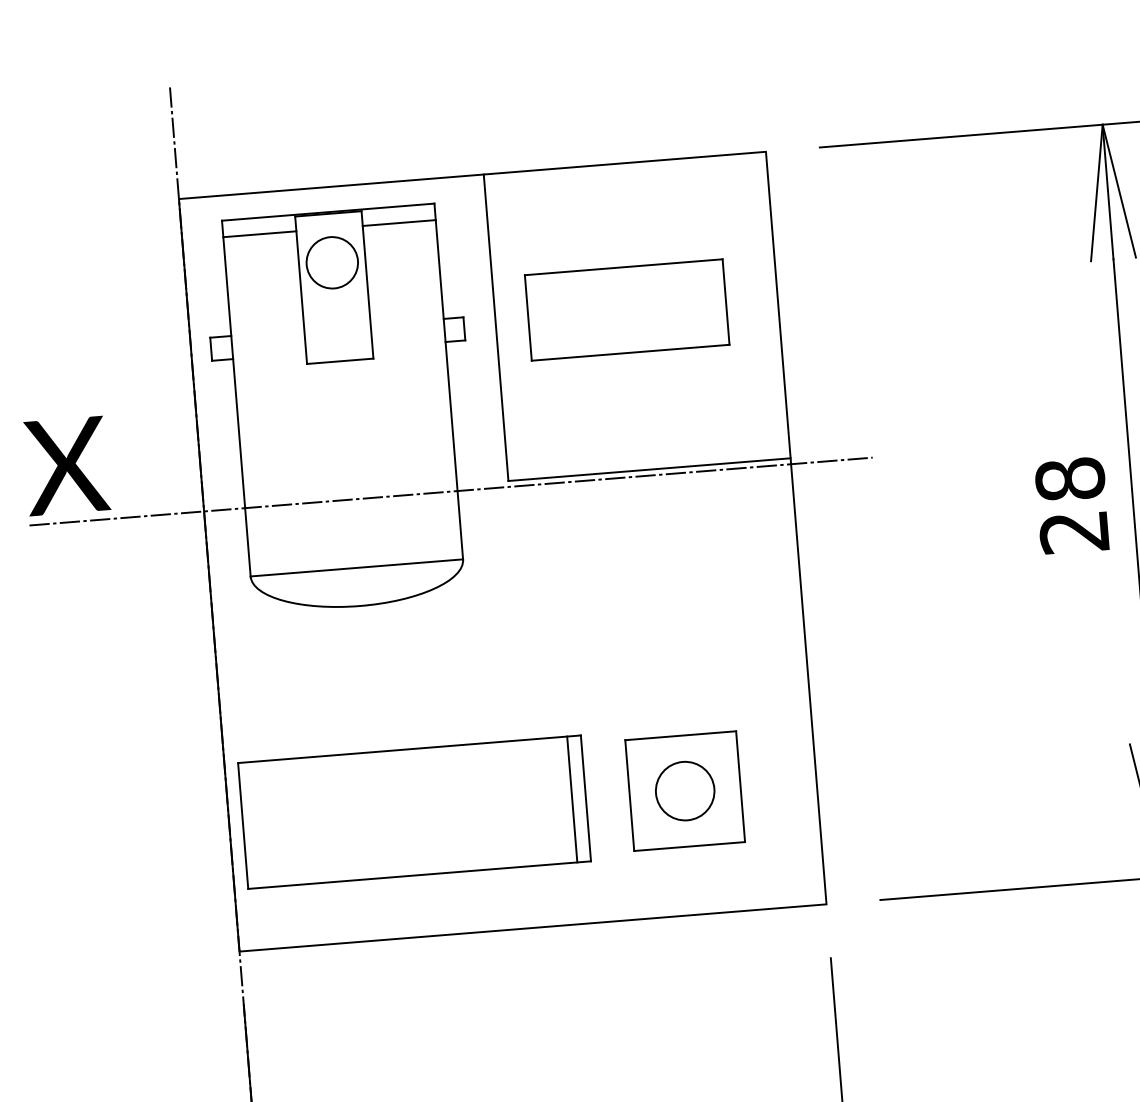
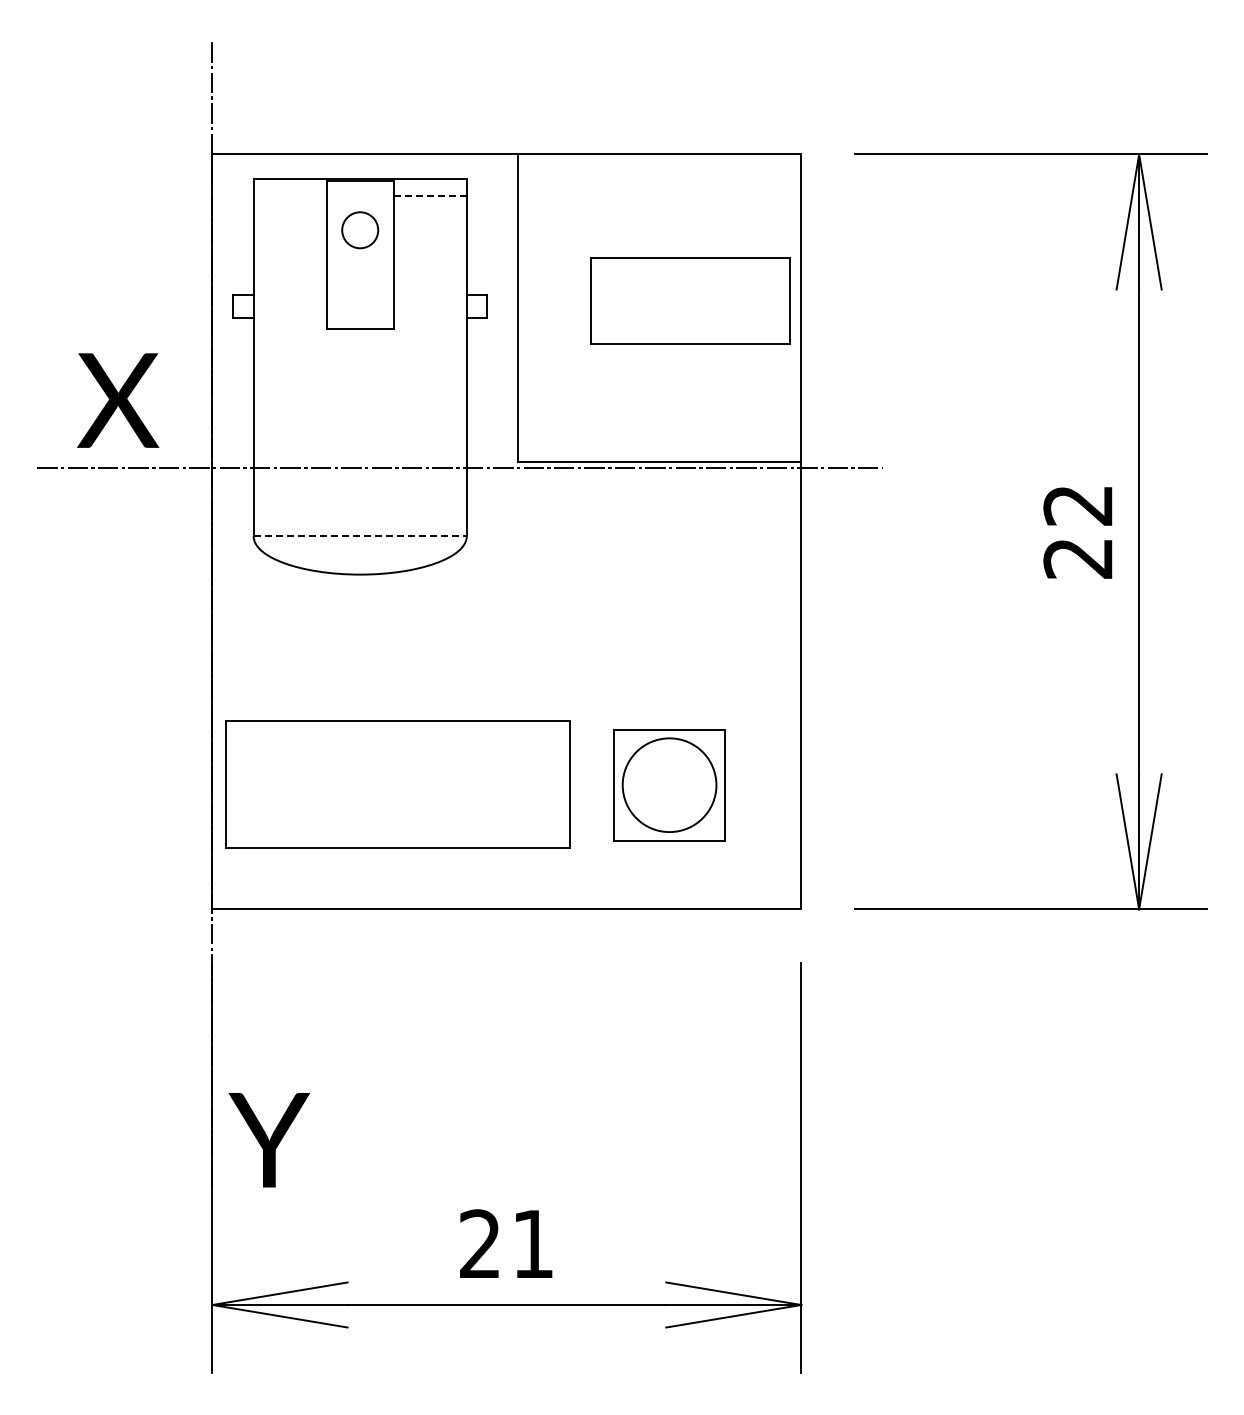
line: (399, 223) -> (430, 196), solid -> dashed
line: (259, 234) -> (289, 196), removed
circle: (331, 263) -> (359, 230), size x0.7
part: (627, 309) -> (690, 300), moved
text: (67, 465) -> (118, 400), moved
text: (1070, 479) -> (1078, 505), 28 -> 22
line: (357, 568) -> (360, 536), solid -> dashed
circle: (685, 790) -> (669, 784), size x1.6
line: (572, 799) -> (556, 784), removed

